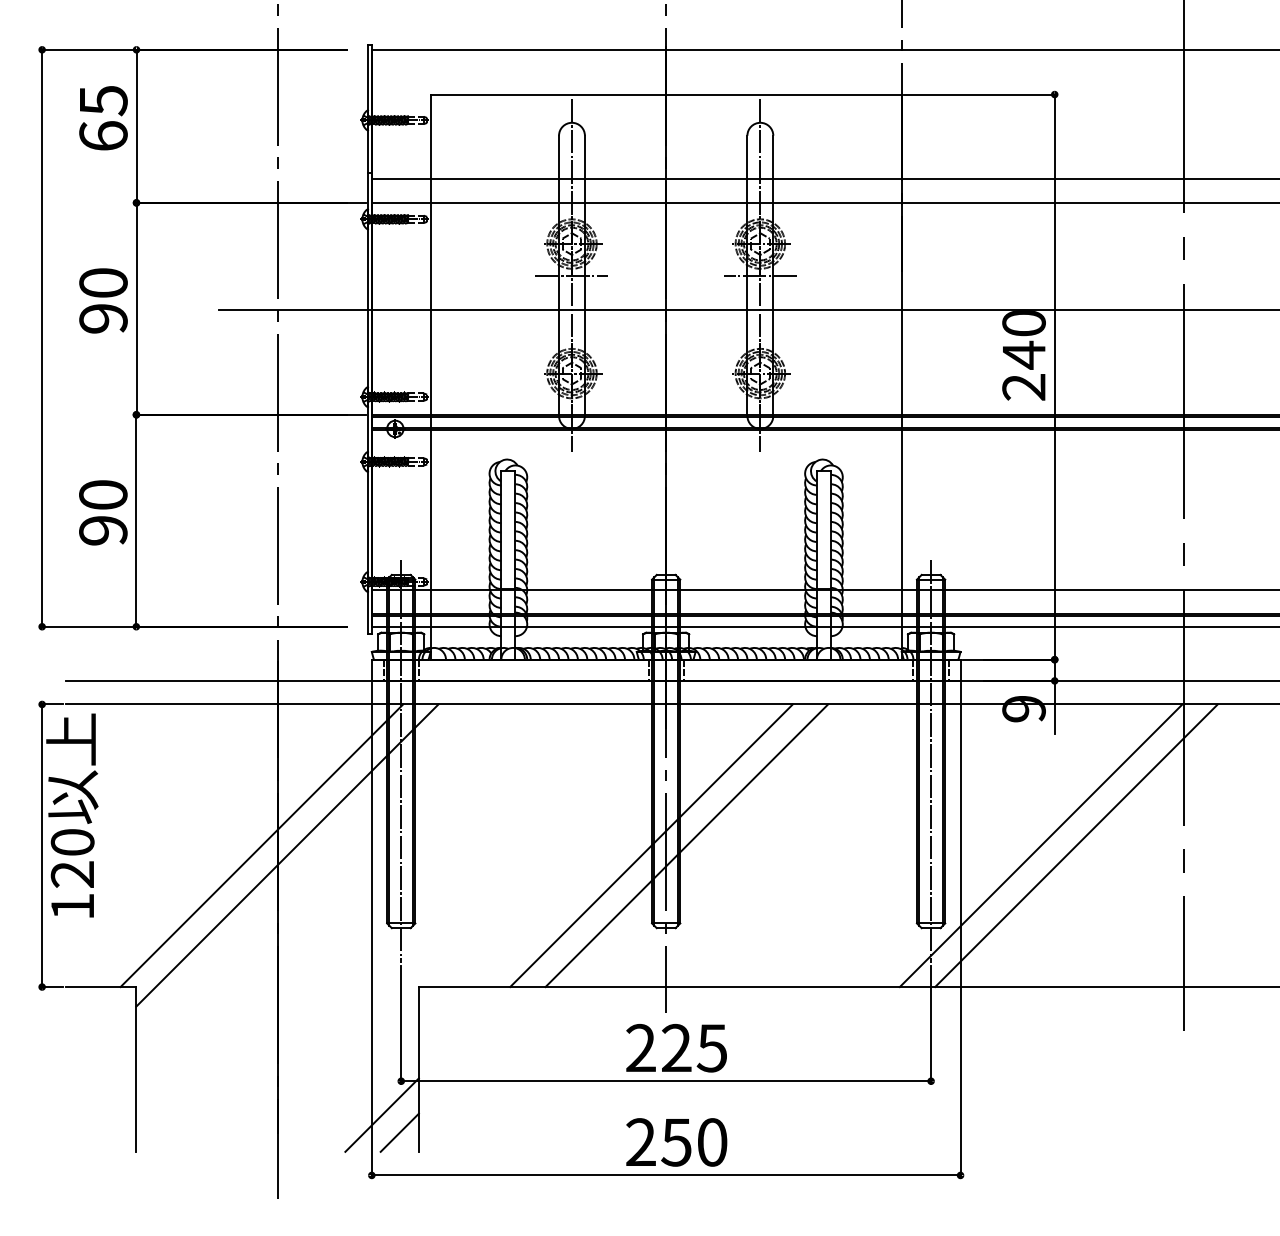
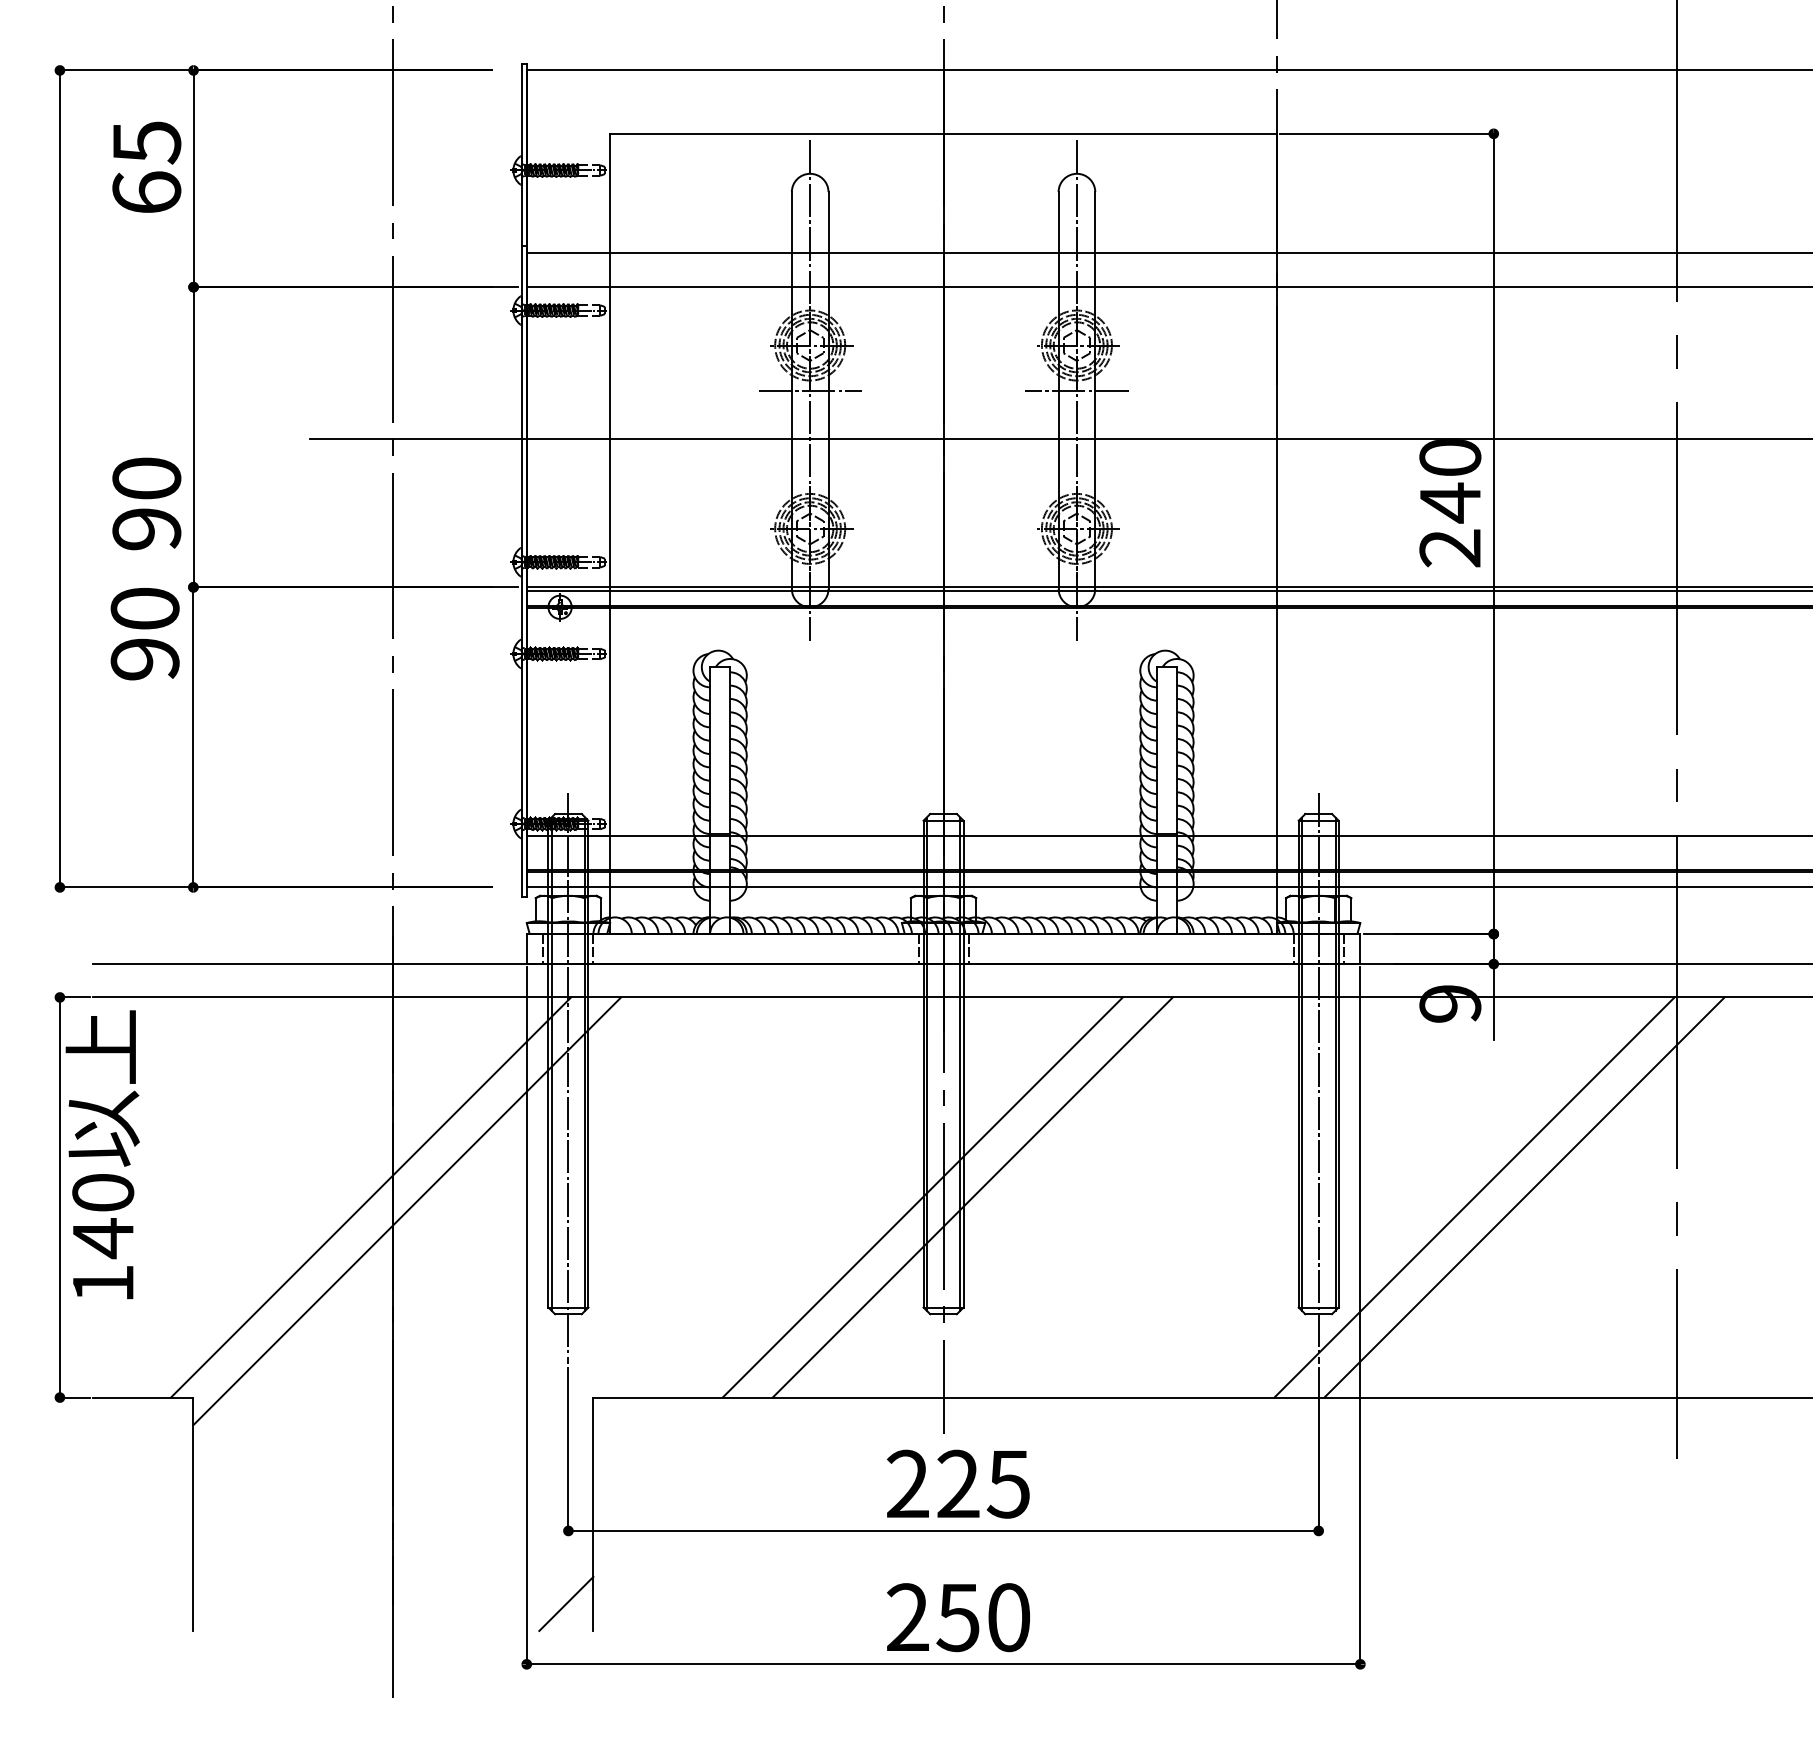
text: (103, 300) -> (146, 503), moved
text: (103, 512) -> (145, 633), moved
text: (71, 874) -> (101, 1238), 120 -> 140
line: (381, 1114) -> (540, 1578), removed

